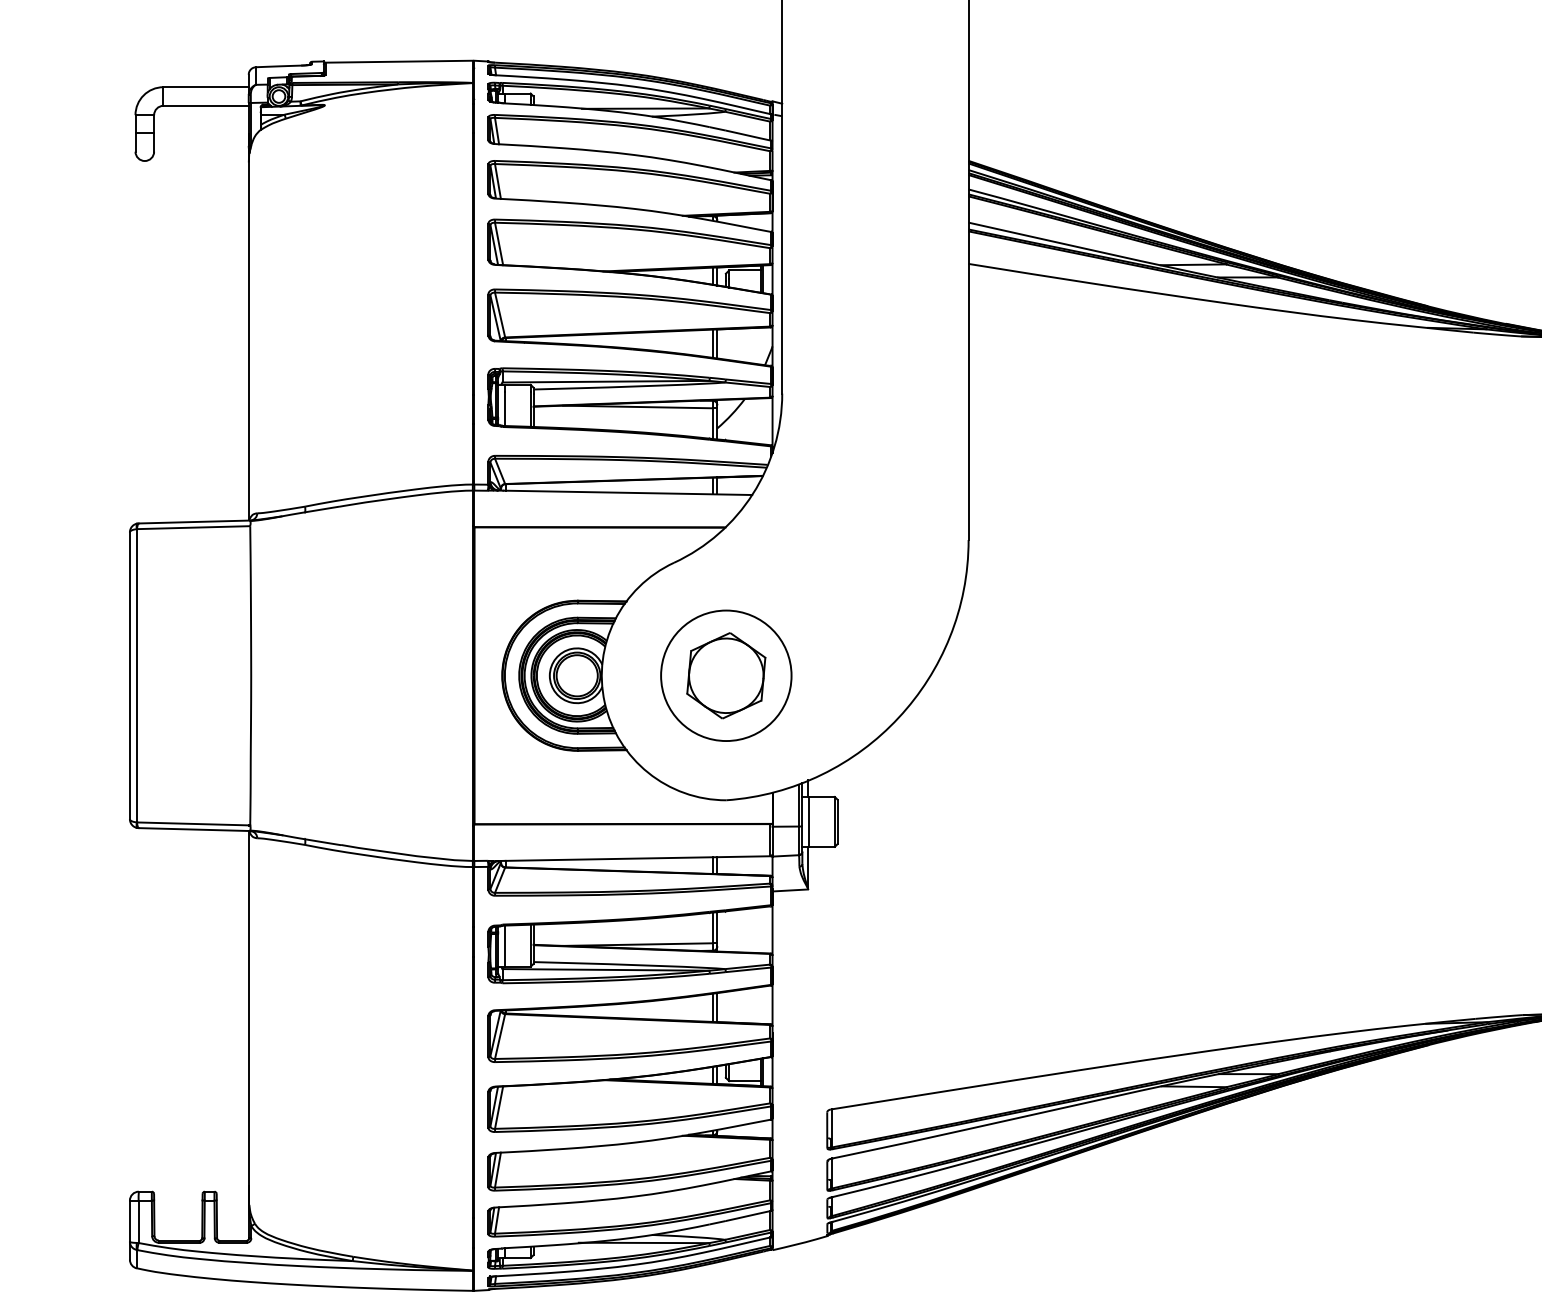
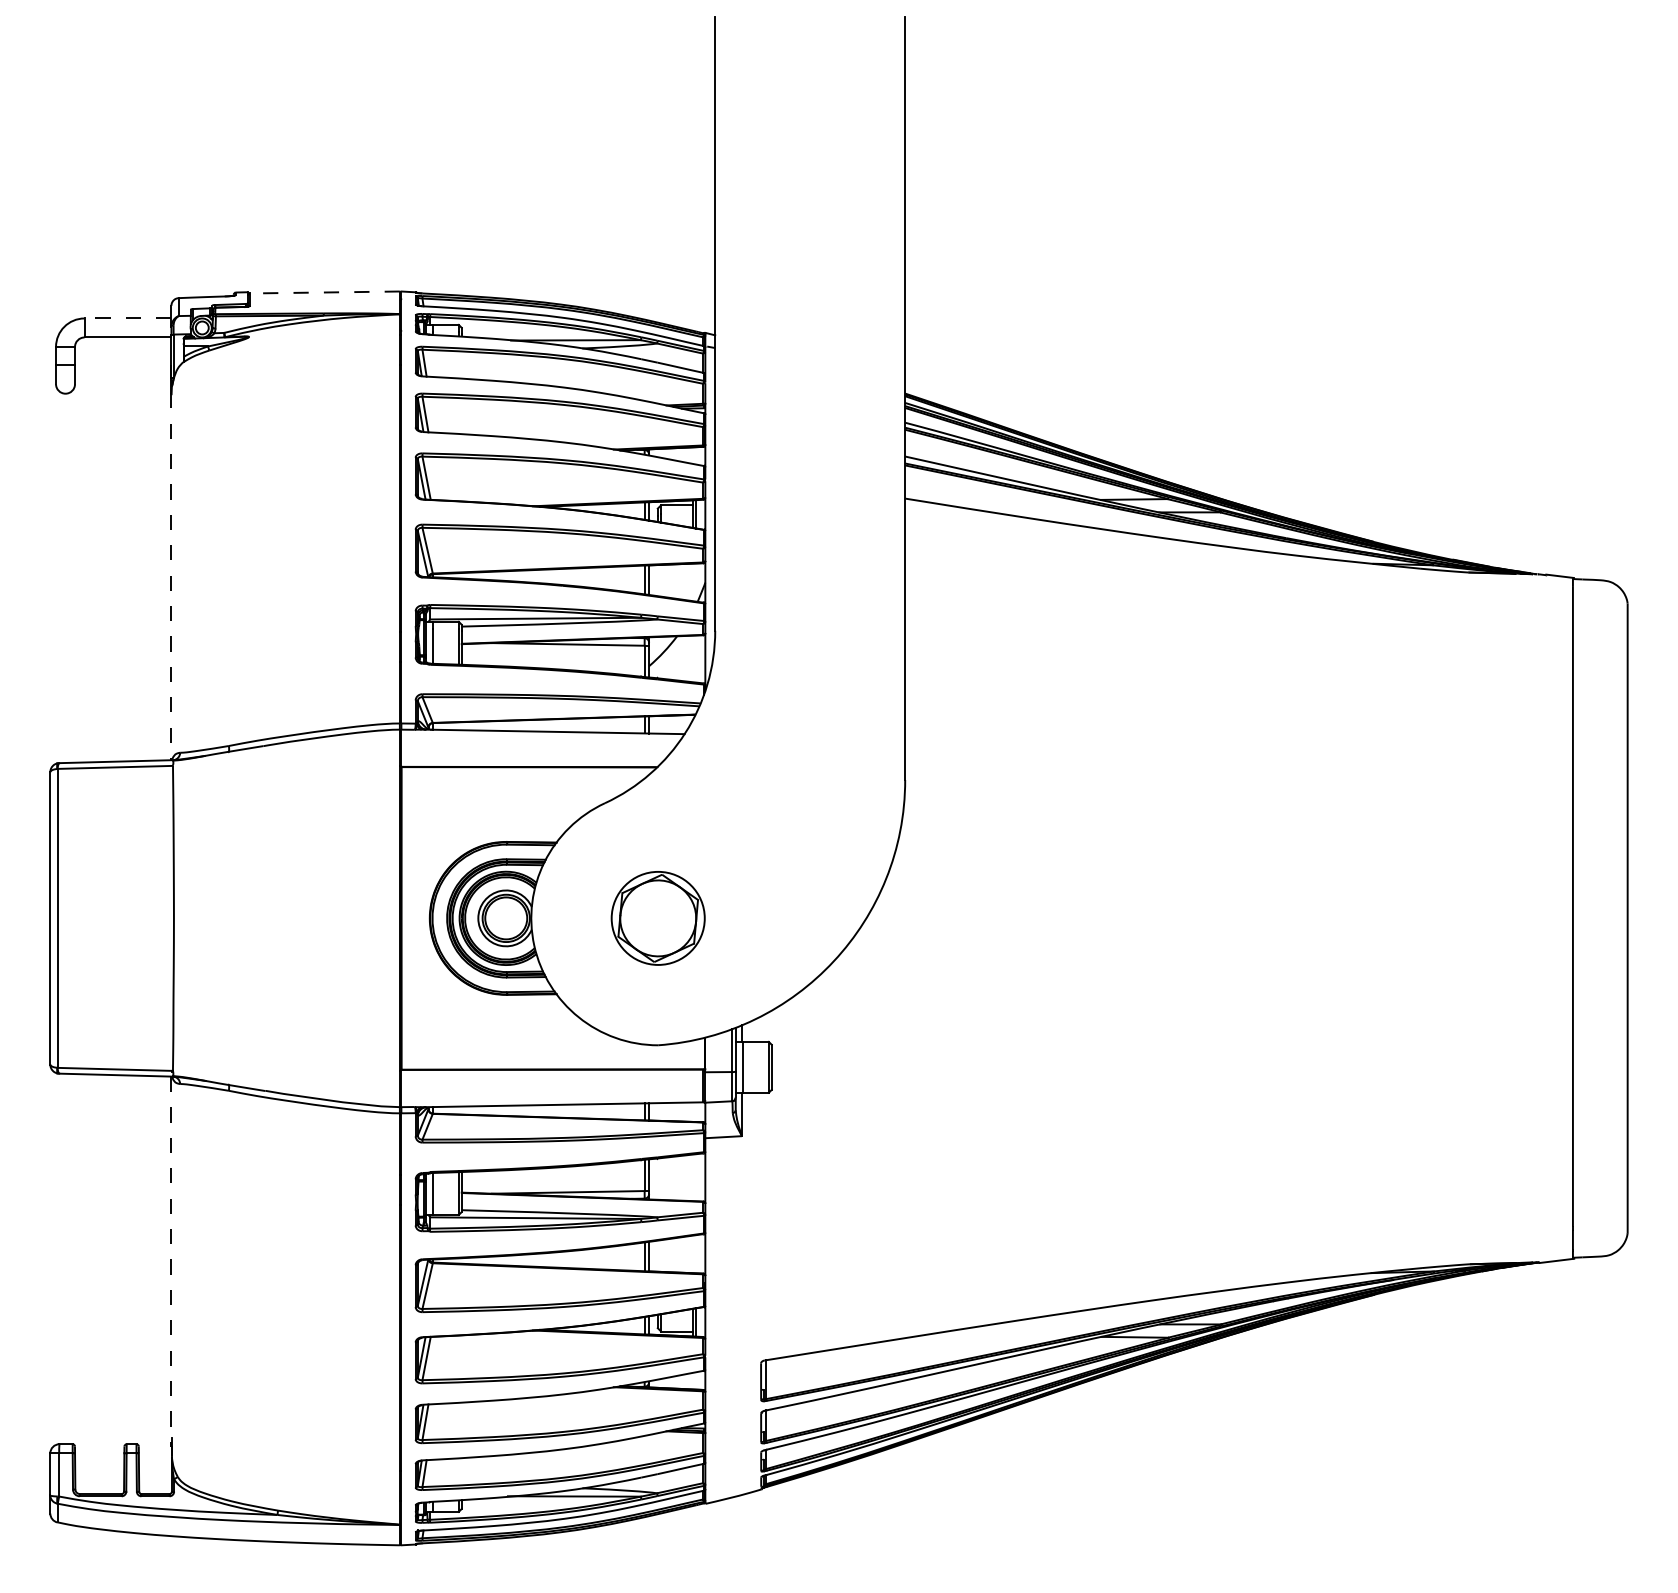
line: (399, 61) -> (325, 292), solid -> dashed
line: (205, 87) -> (127, 318), solid -> dashed
line: (248, 340) -> (171, 576), solid -> dashed
circle: (725, 674) -> (657, 917), size x0.7
line: (248, 1013) -> (171, 1262), solid -> dashed

